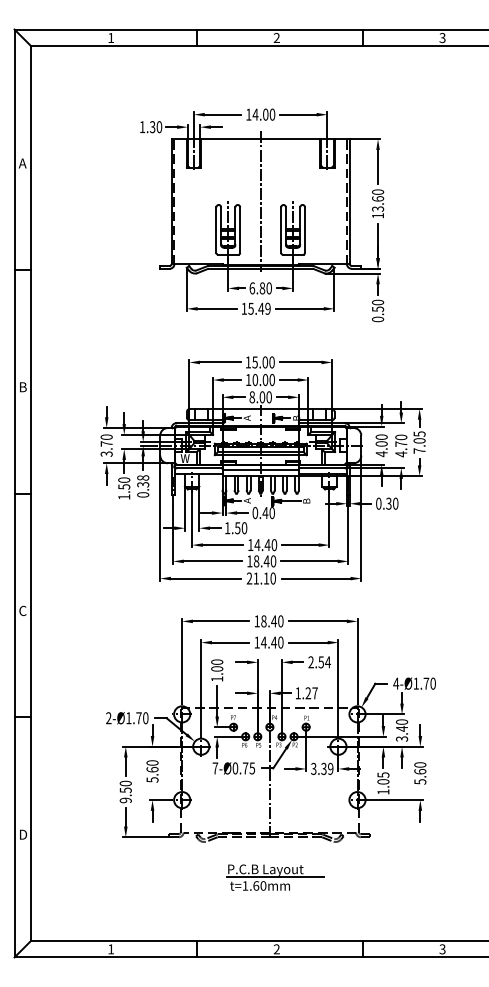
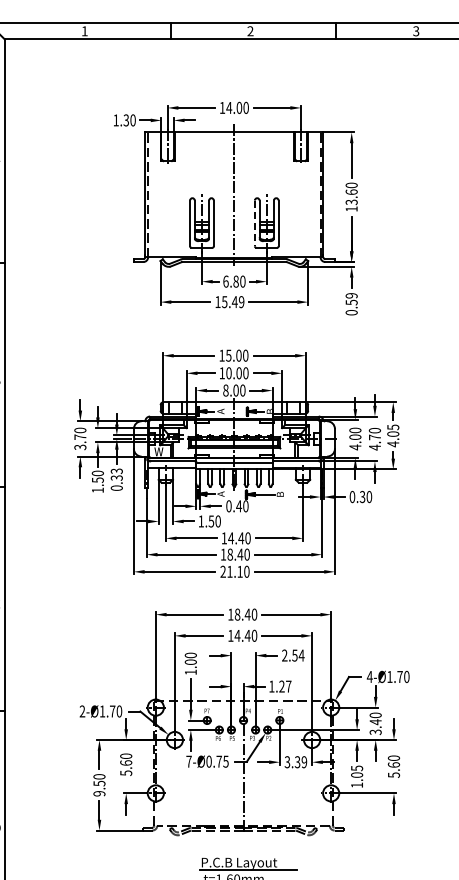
line: (281, 230) -> (255, 223), solid -> dashed
text: (378, 302) -> (352, 295), 0.50 -> 0.59
text: (419, 451) -> (393, 444), 7.05 -> 4.05
text: (142, 477) -> (116, 470), 0.38 -> 0.33

